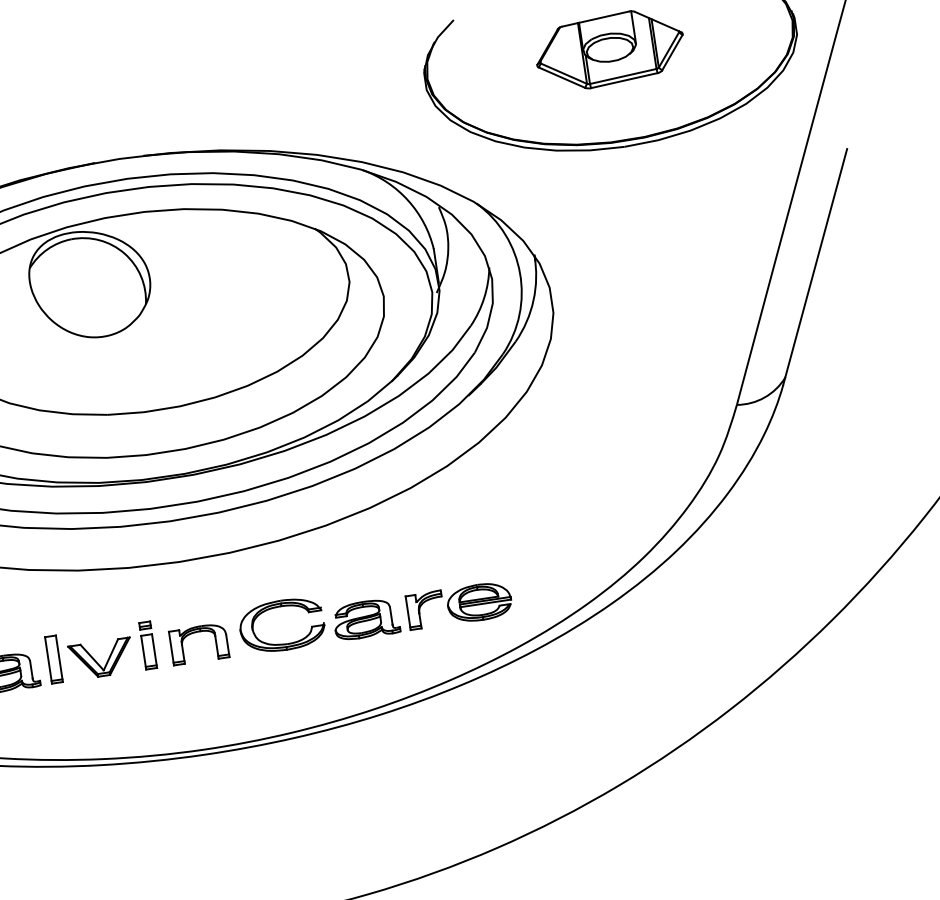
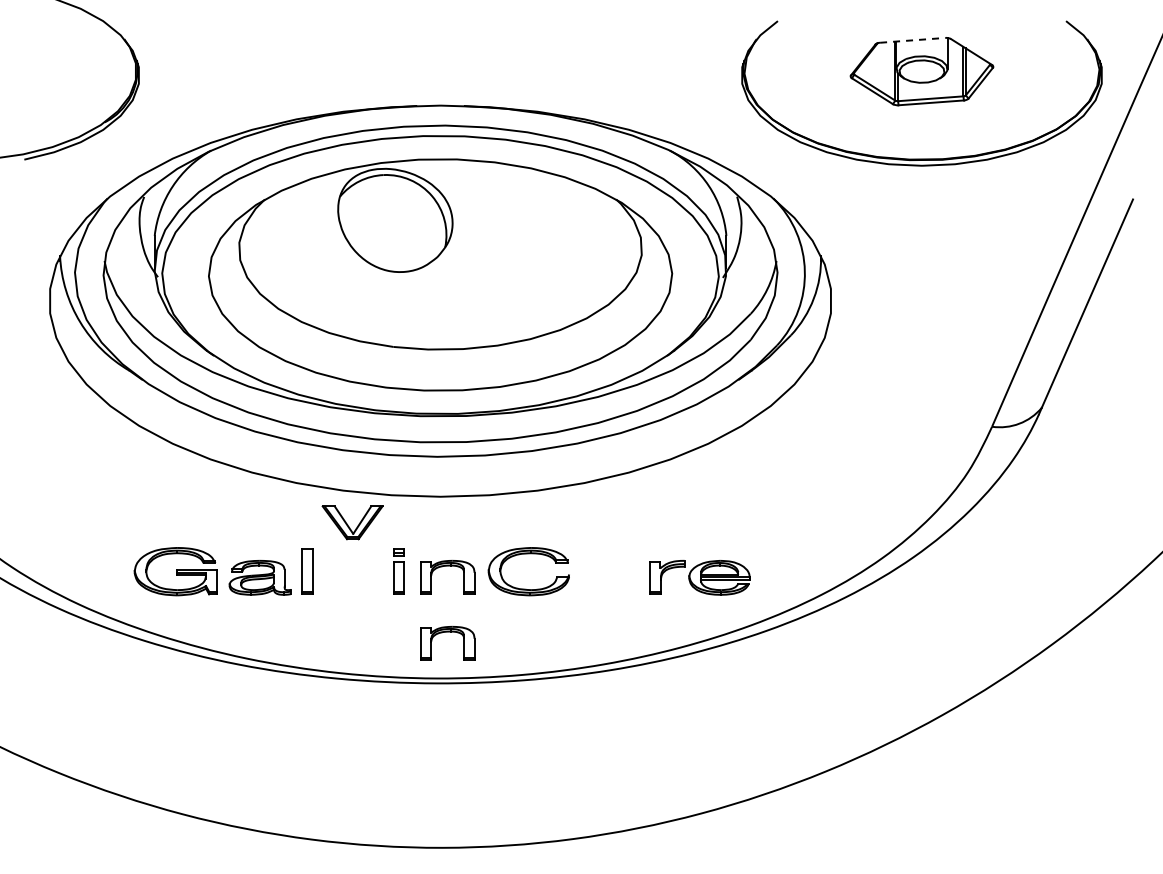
line: (595, 19) -> (912, 40), solid -> dashed
part: (365, 619) -> (609, 577), removed
part: (101, 658) -> (352, 522), moved
part: (207, 700) -> (447, 632), added

